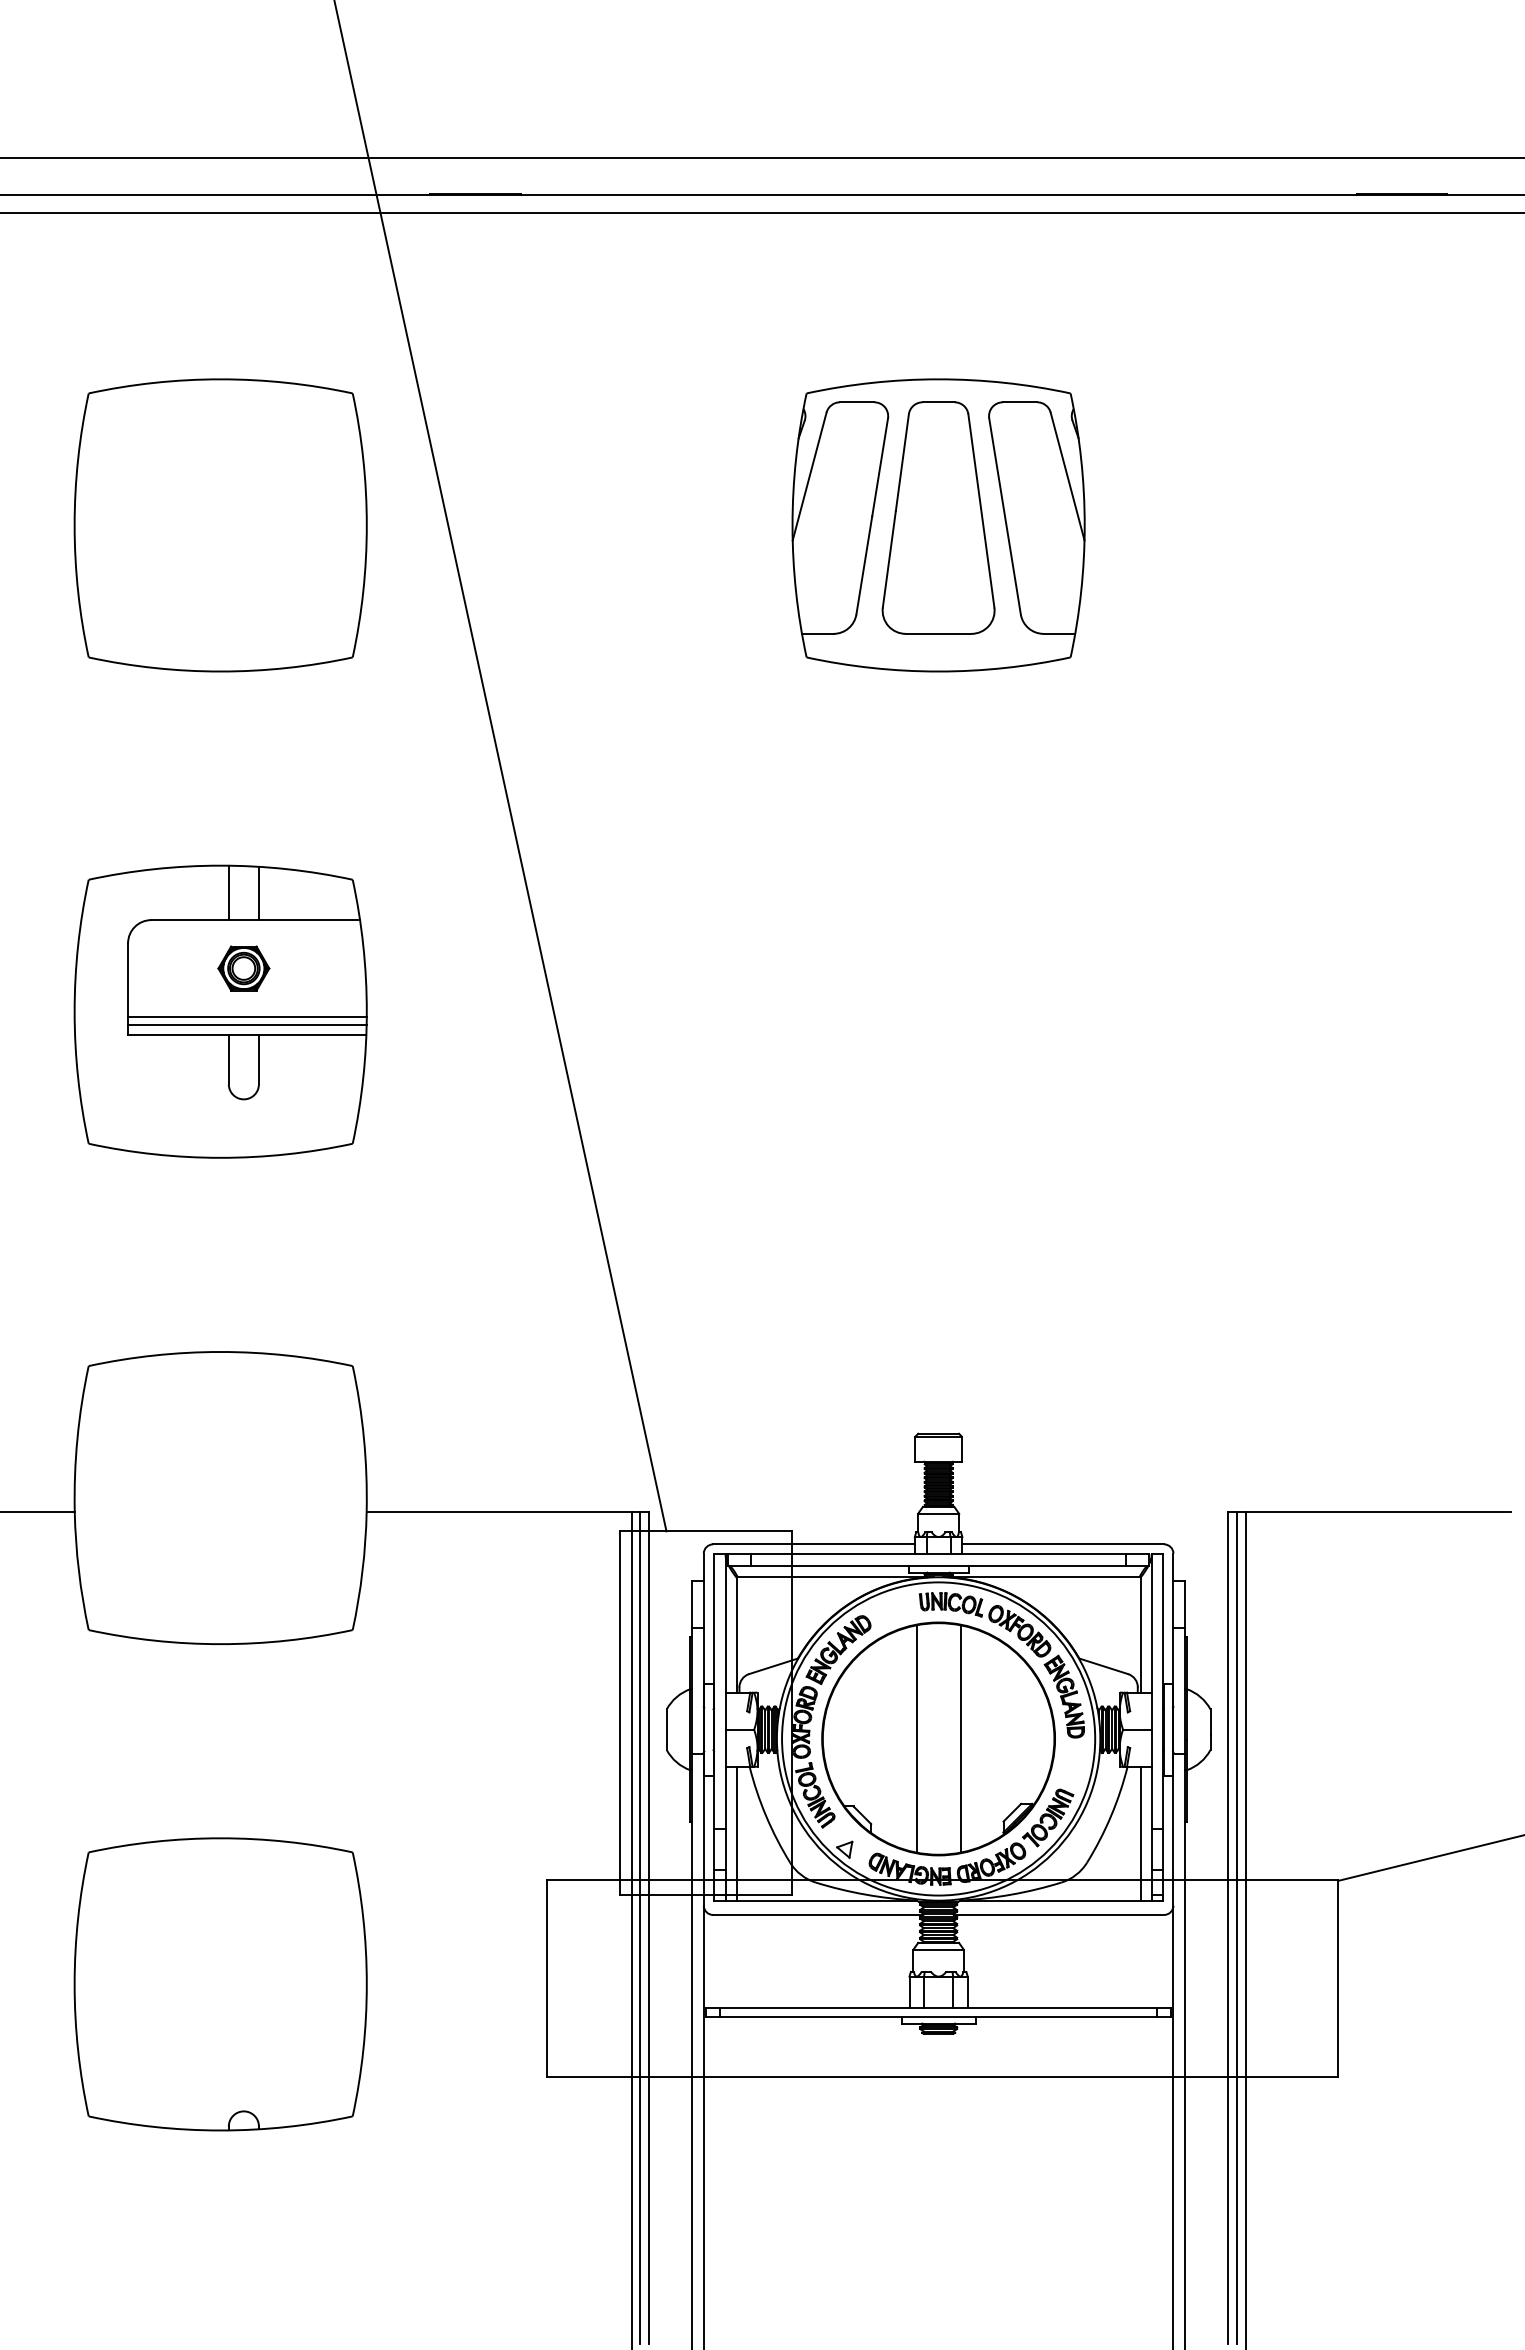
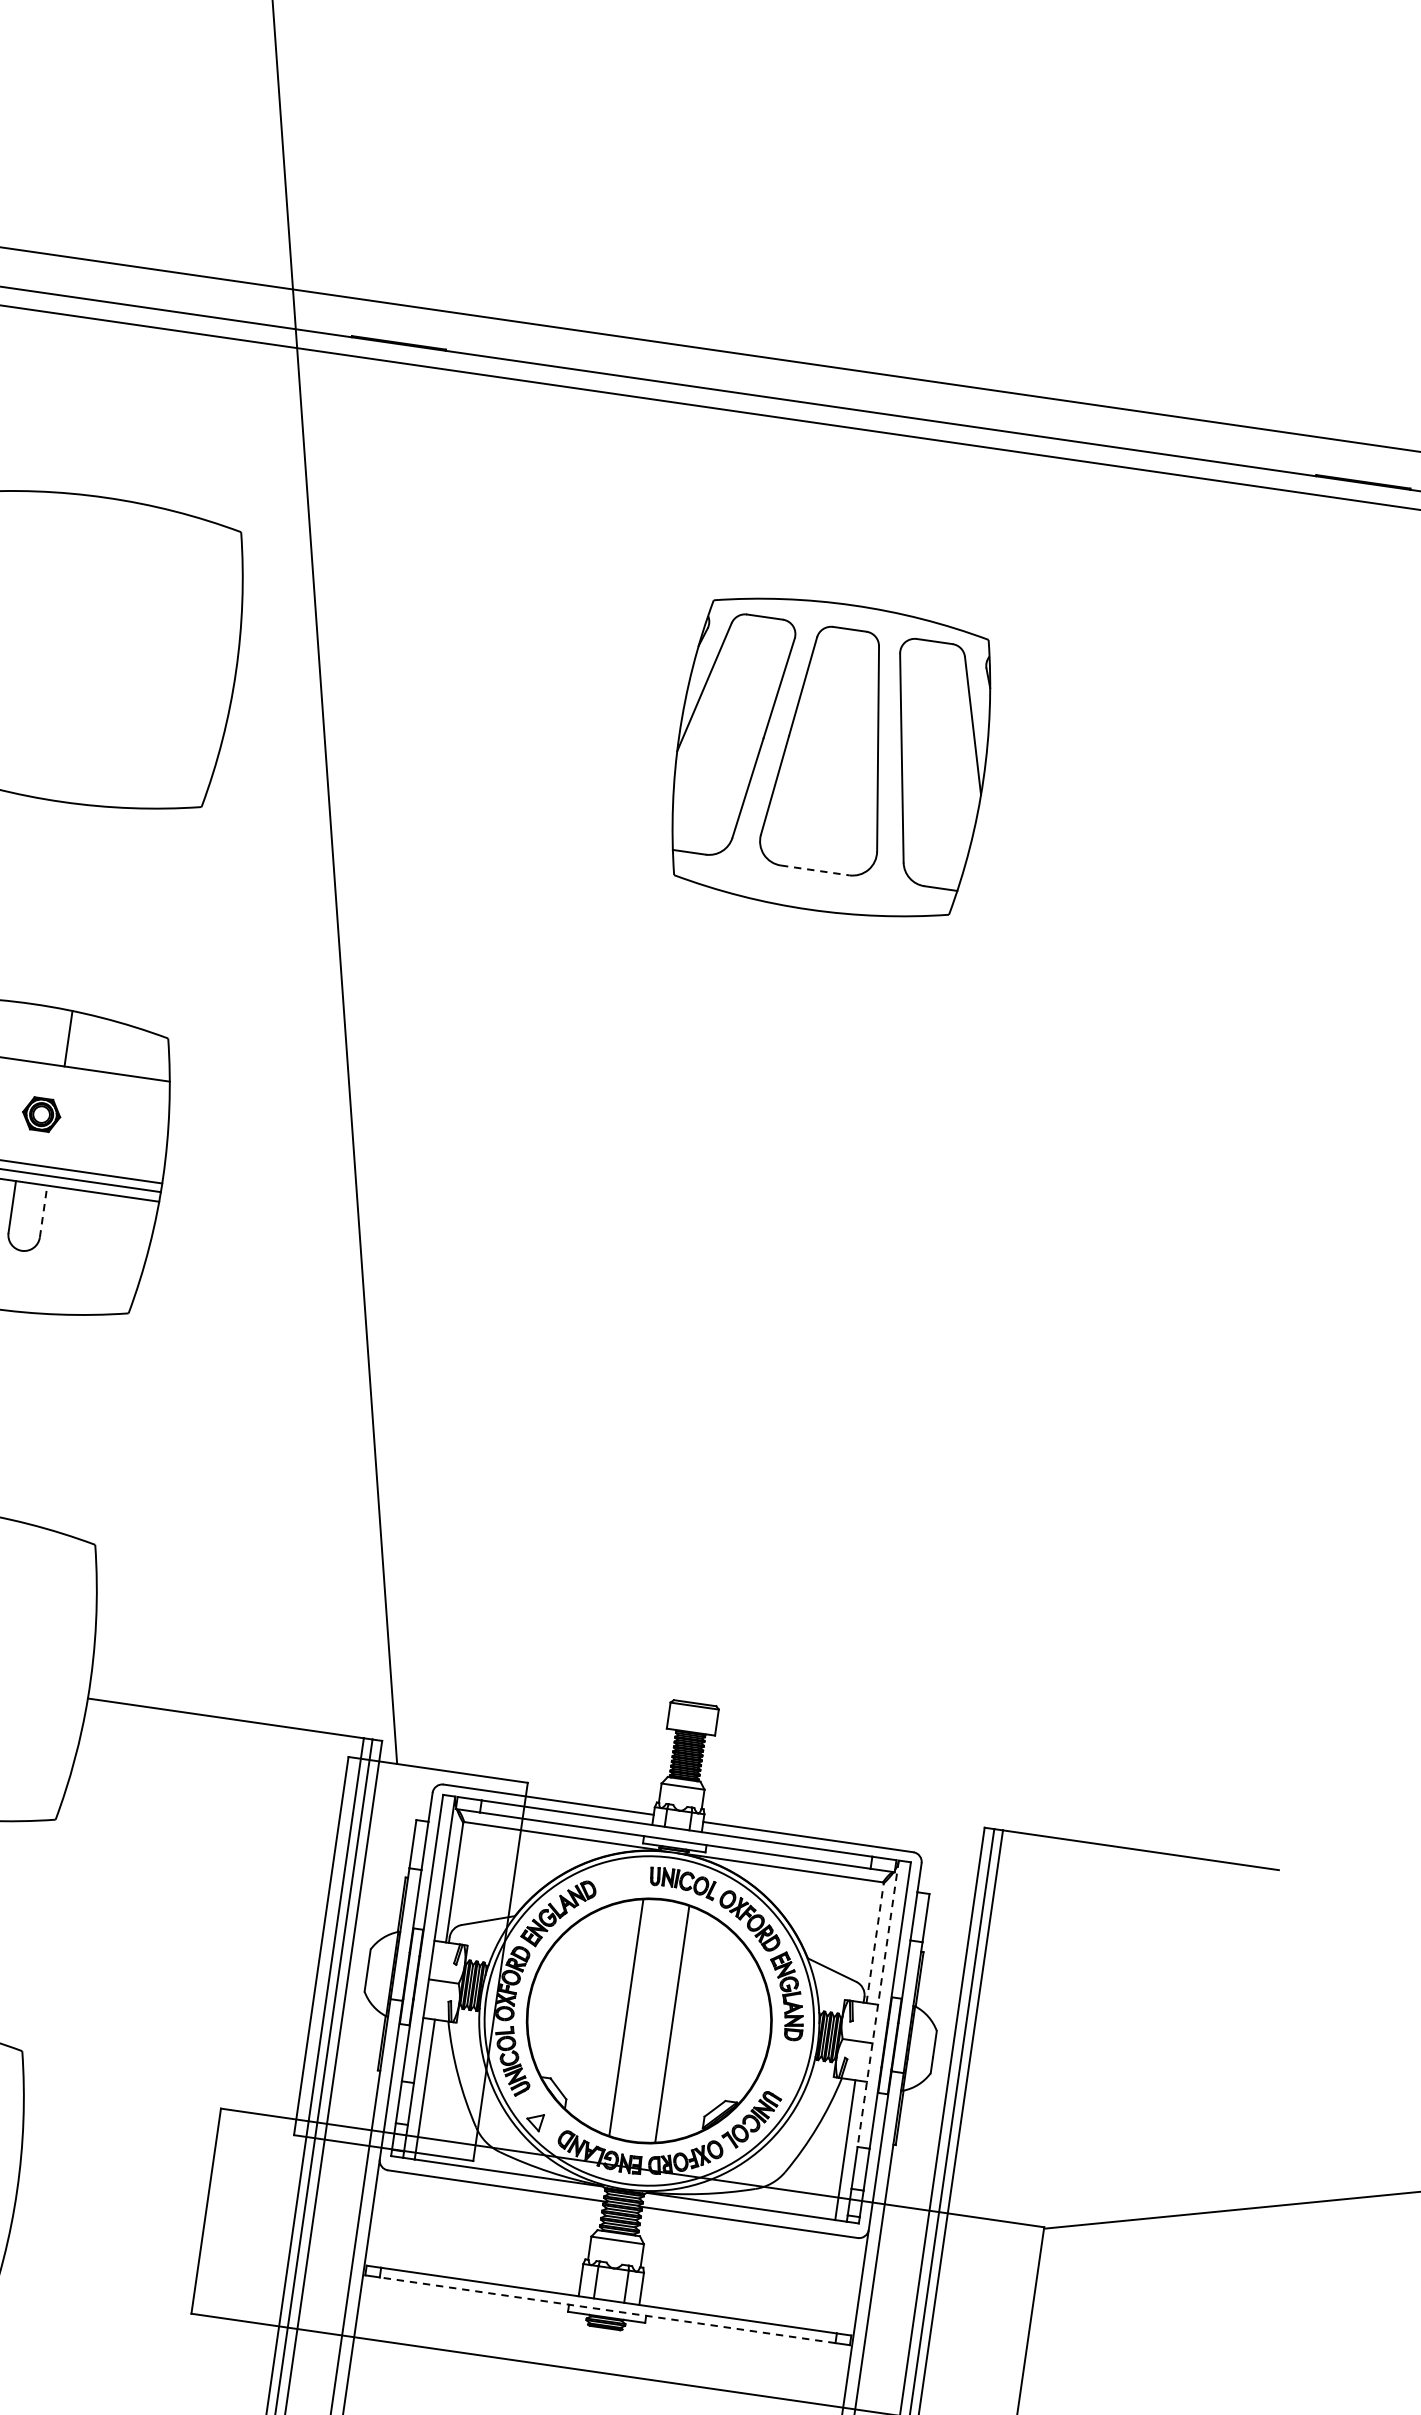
line: (938, 633) -> (815, 870), solid -> dashed
line: (228, 892) -> (36, 1033), removed
part: (243, 968) -> (41, 1114), size x0.7
line: (258, 1059) -> (43, 1211), solid -> dashed
line: (1140, 1634) -> (875, 1942), solid -> dashed
line: (1151, 1691) -> (878, 2003), solid -> dashed
line: (938, 2016) -> (607, 2309), solid -> dashed

